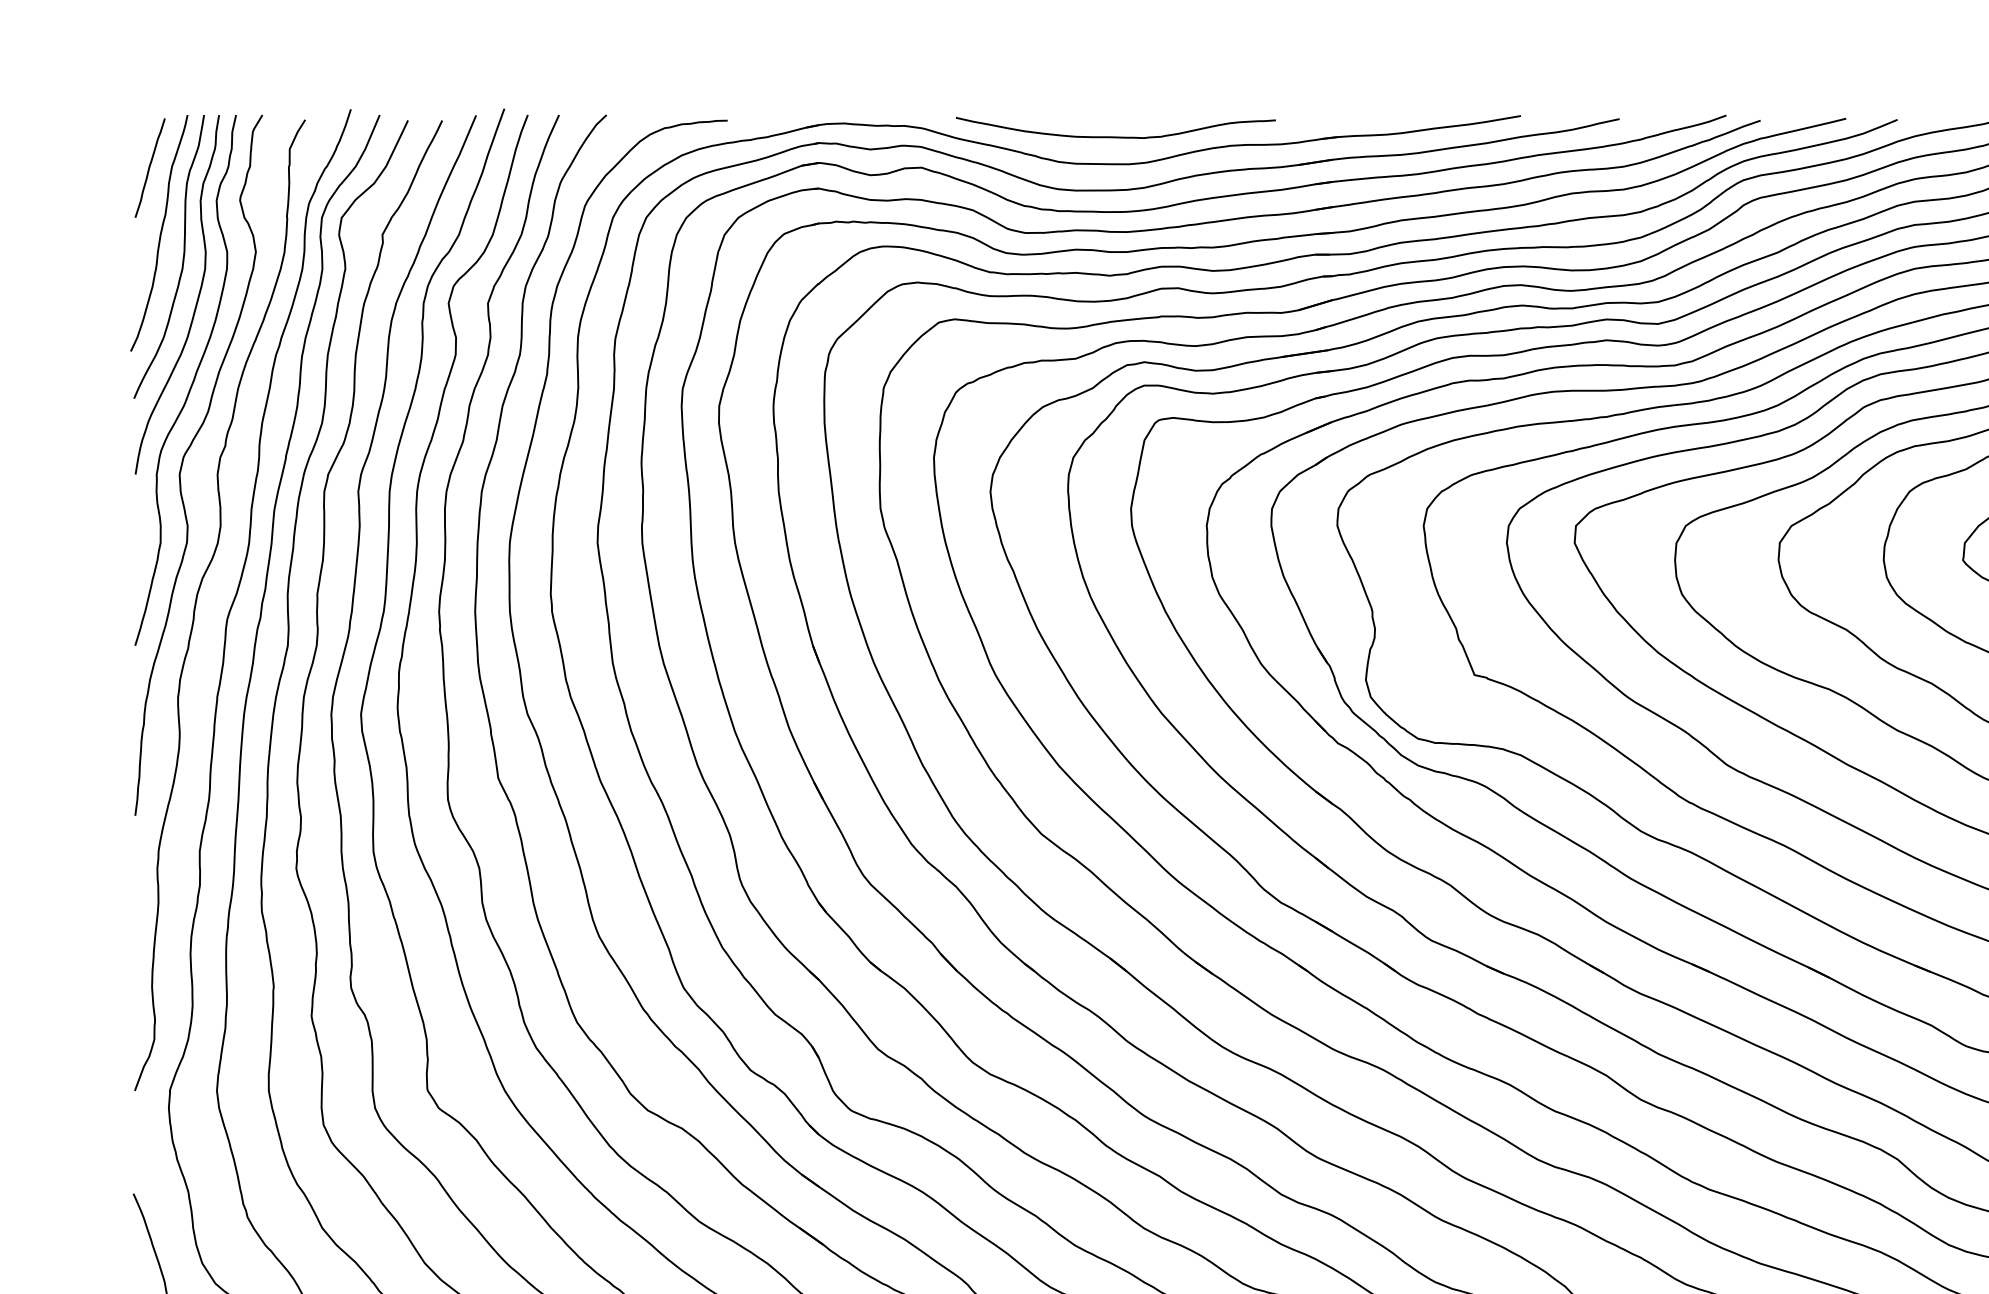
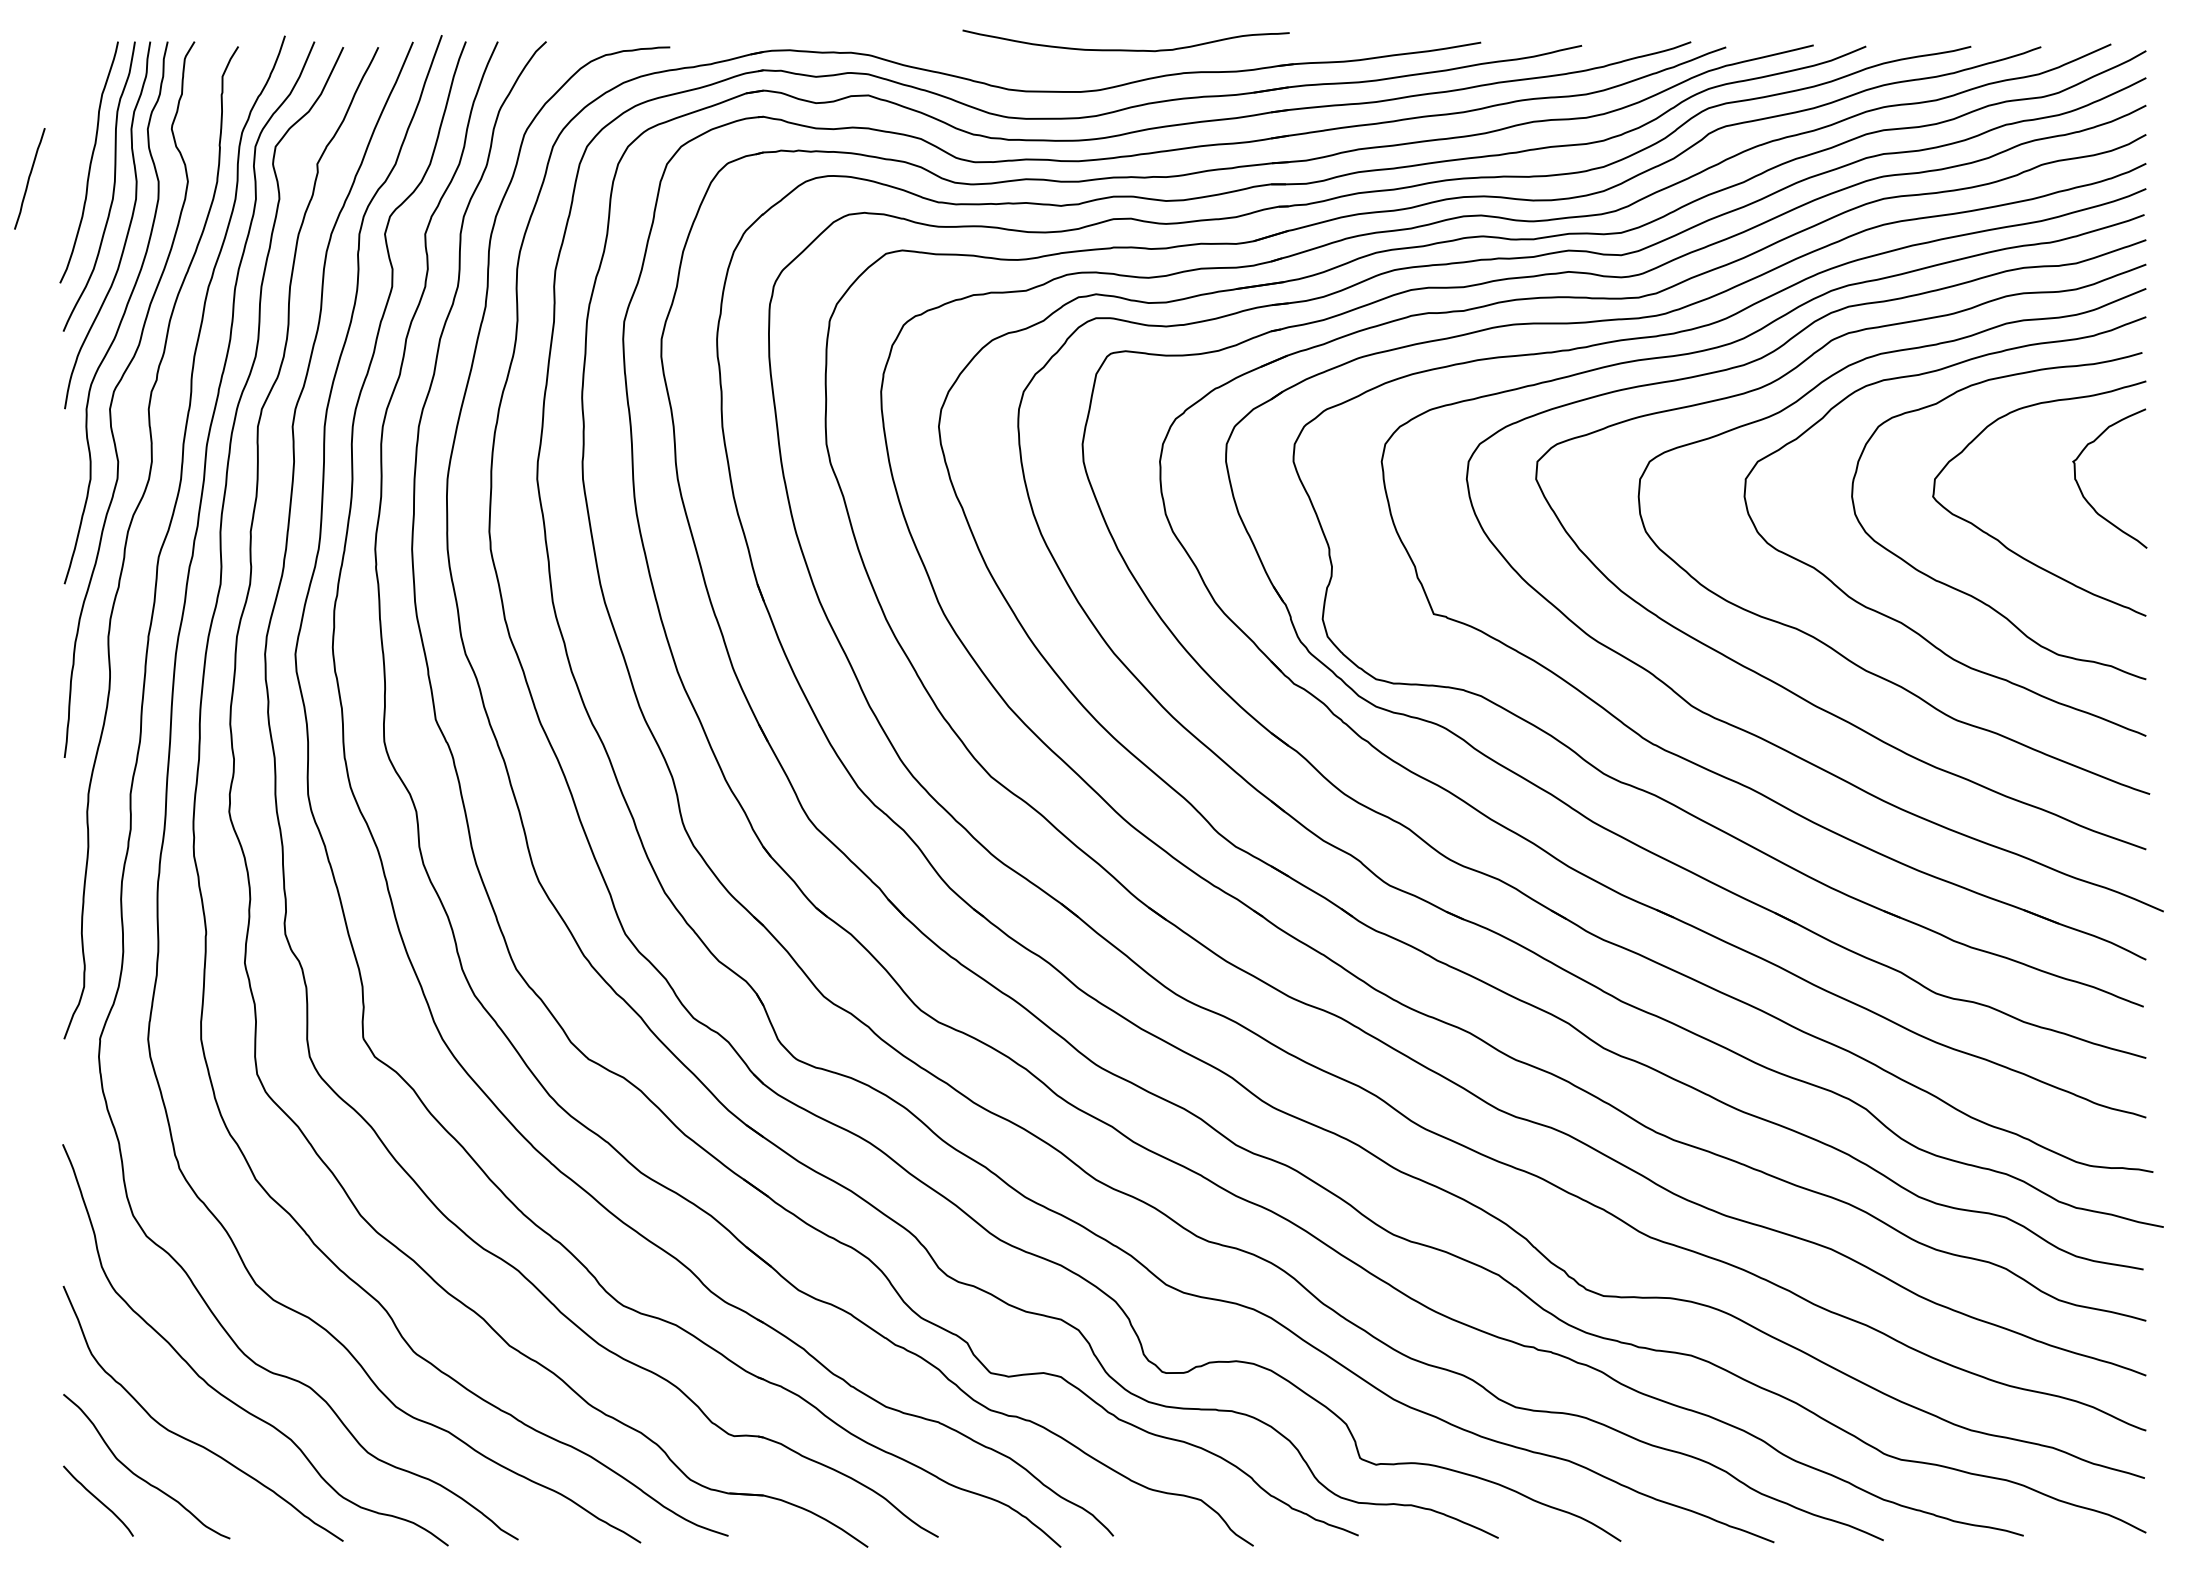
curve: (1115, 136) -> (1125, 49), moved
curve: (149, 167) -> (29, 178), moved

